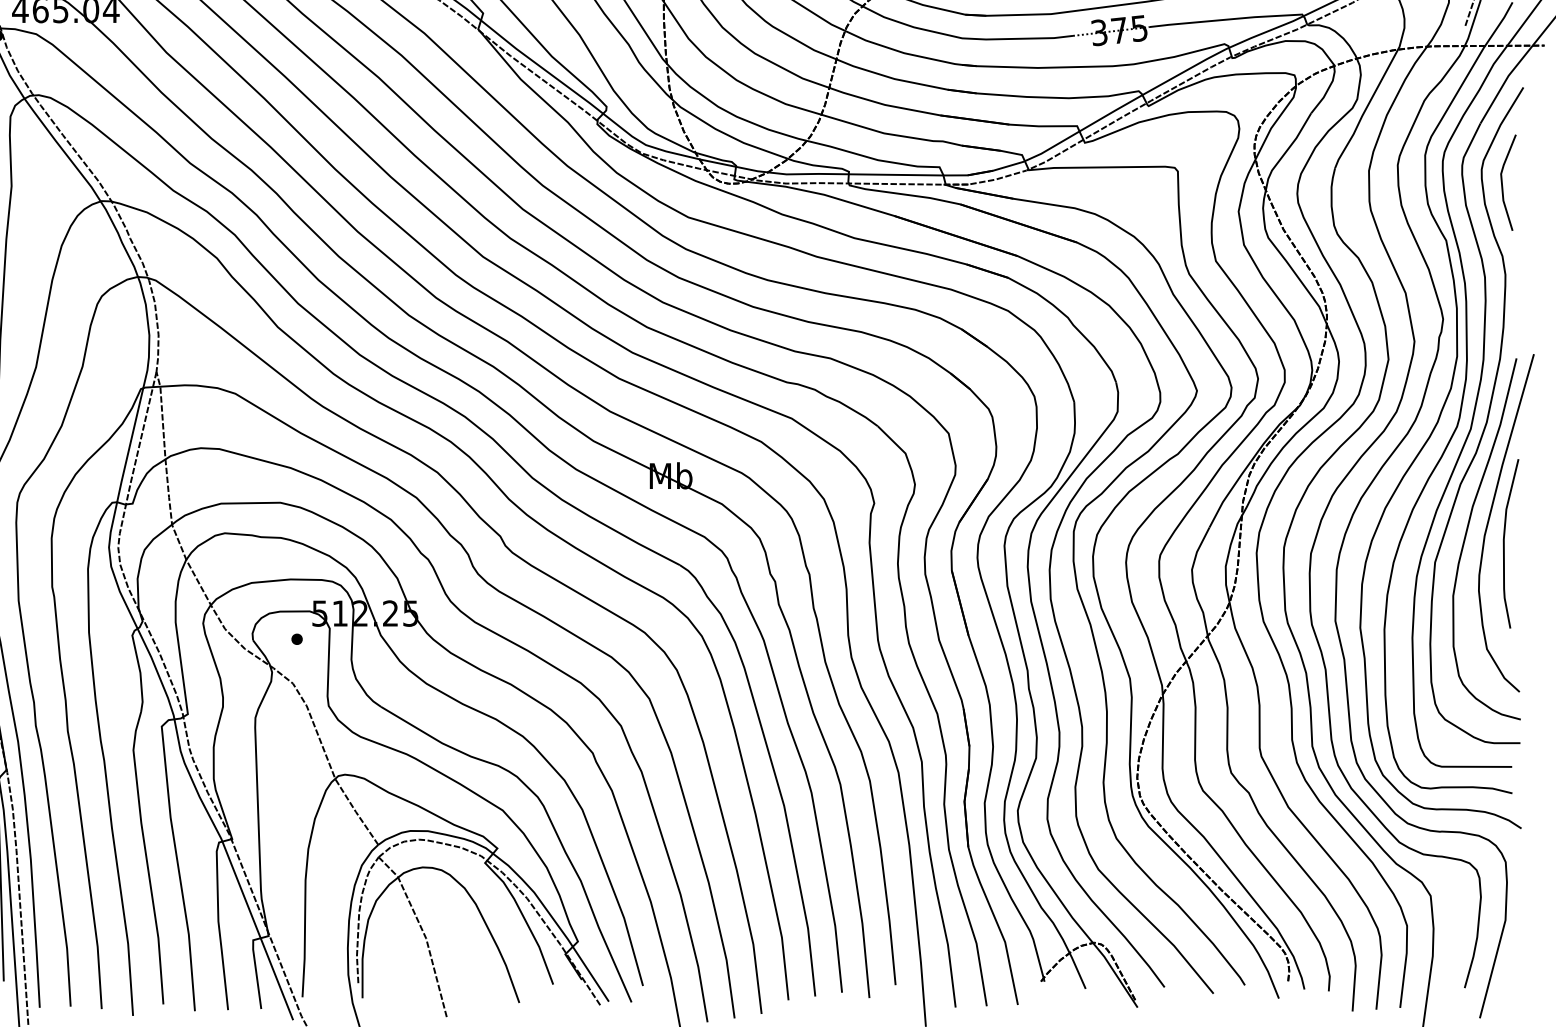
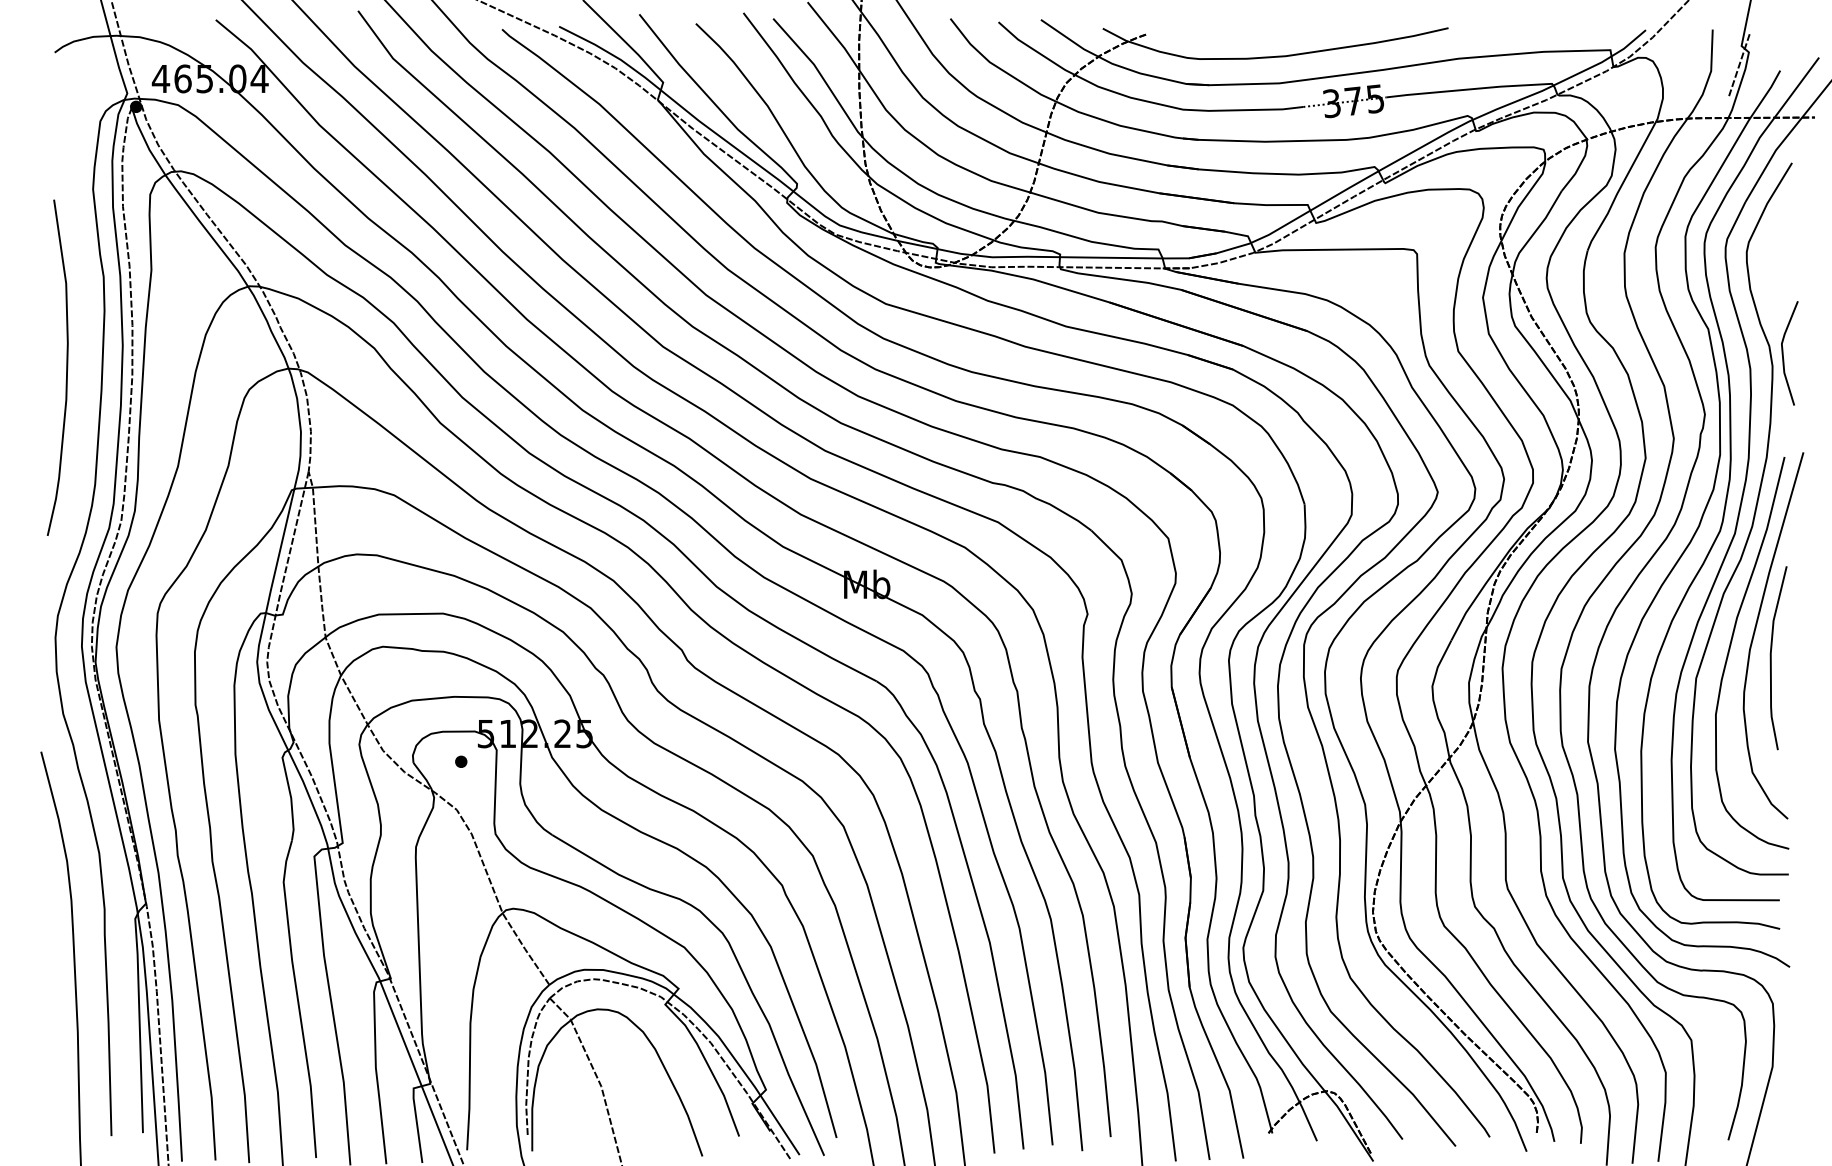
line: (1502, 182) -> (1783, 353), moved

